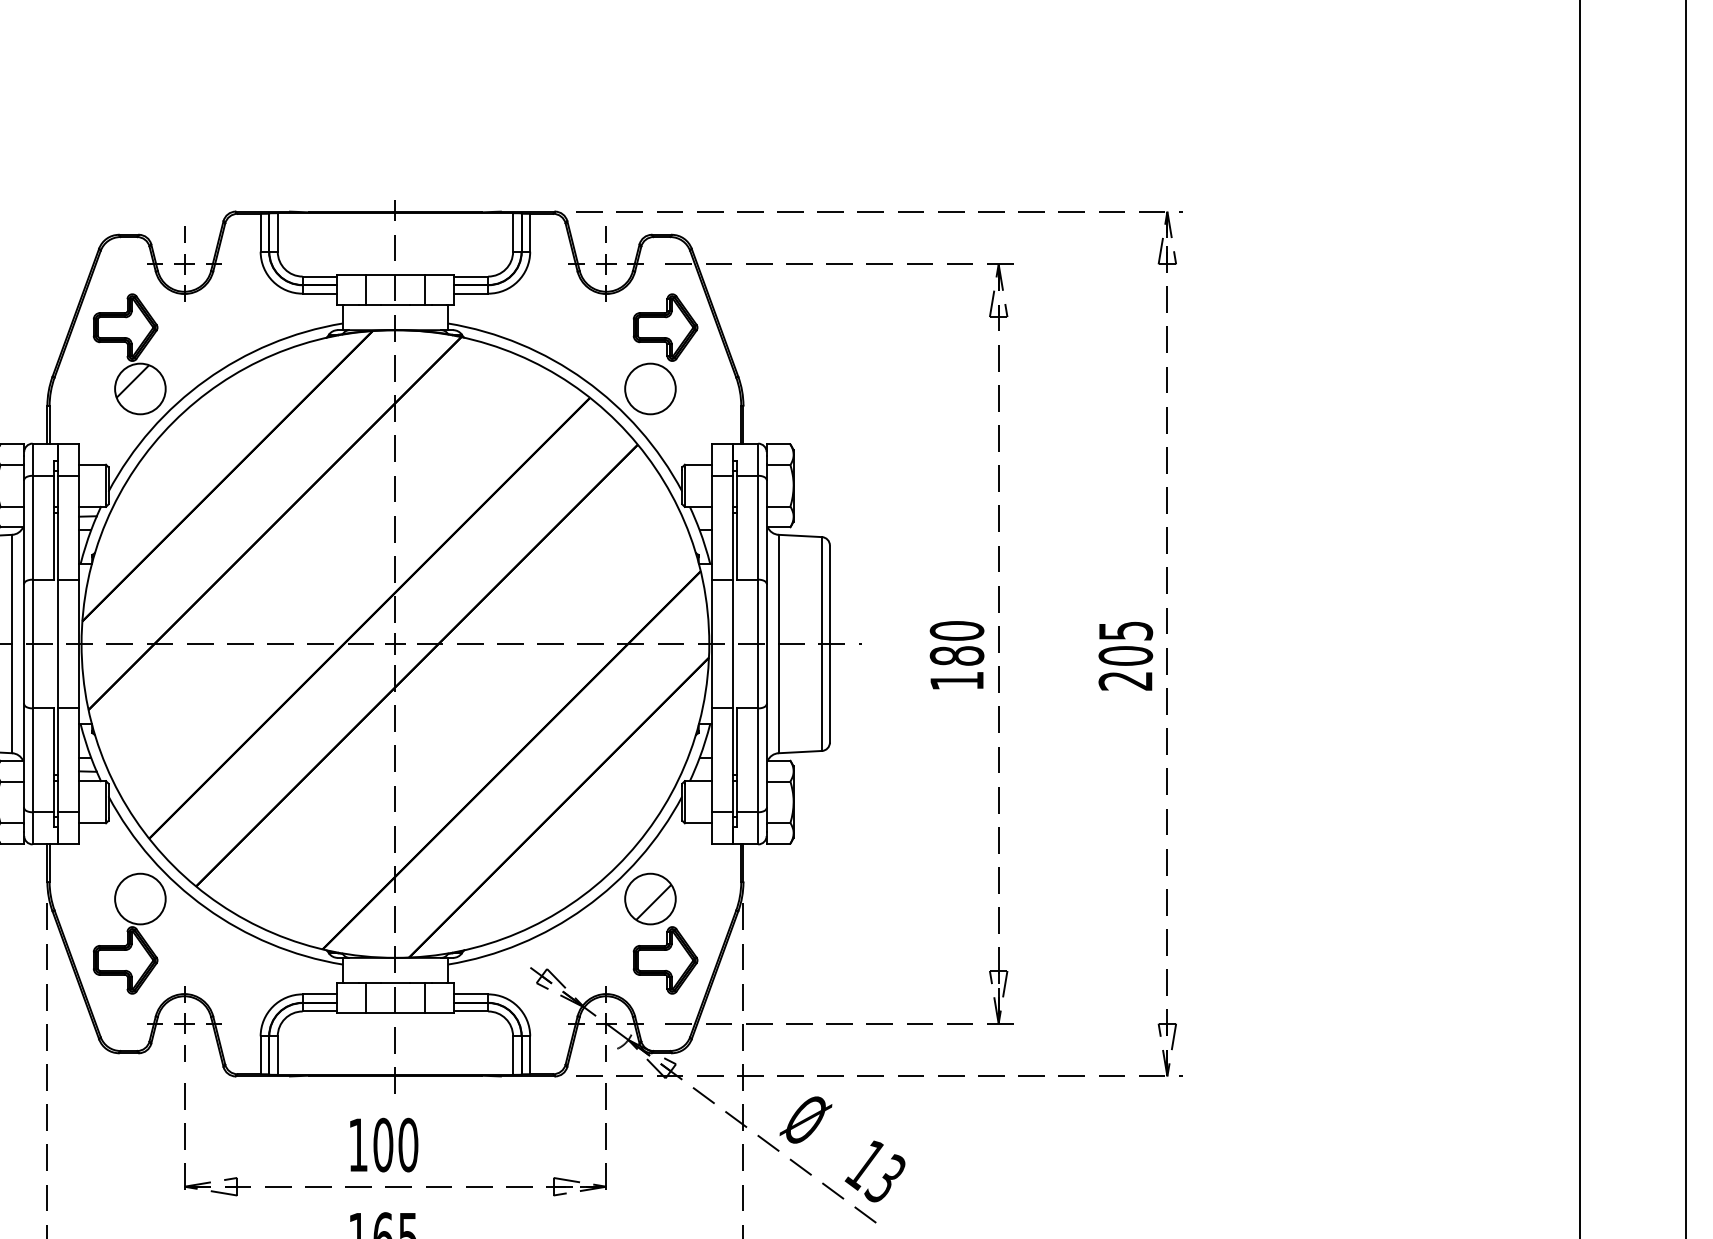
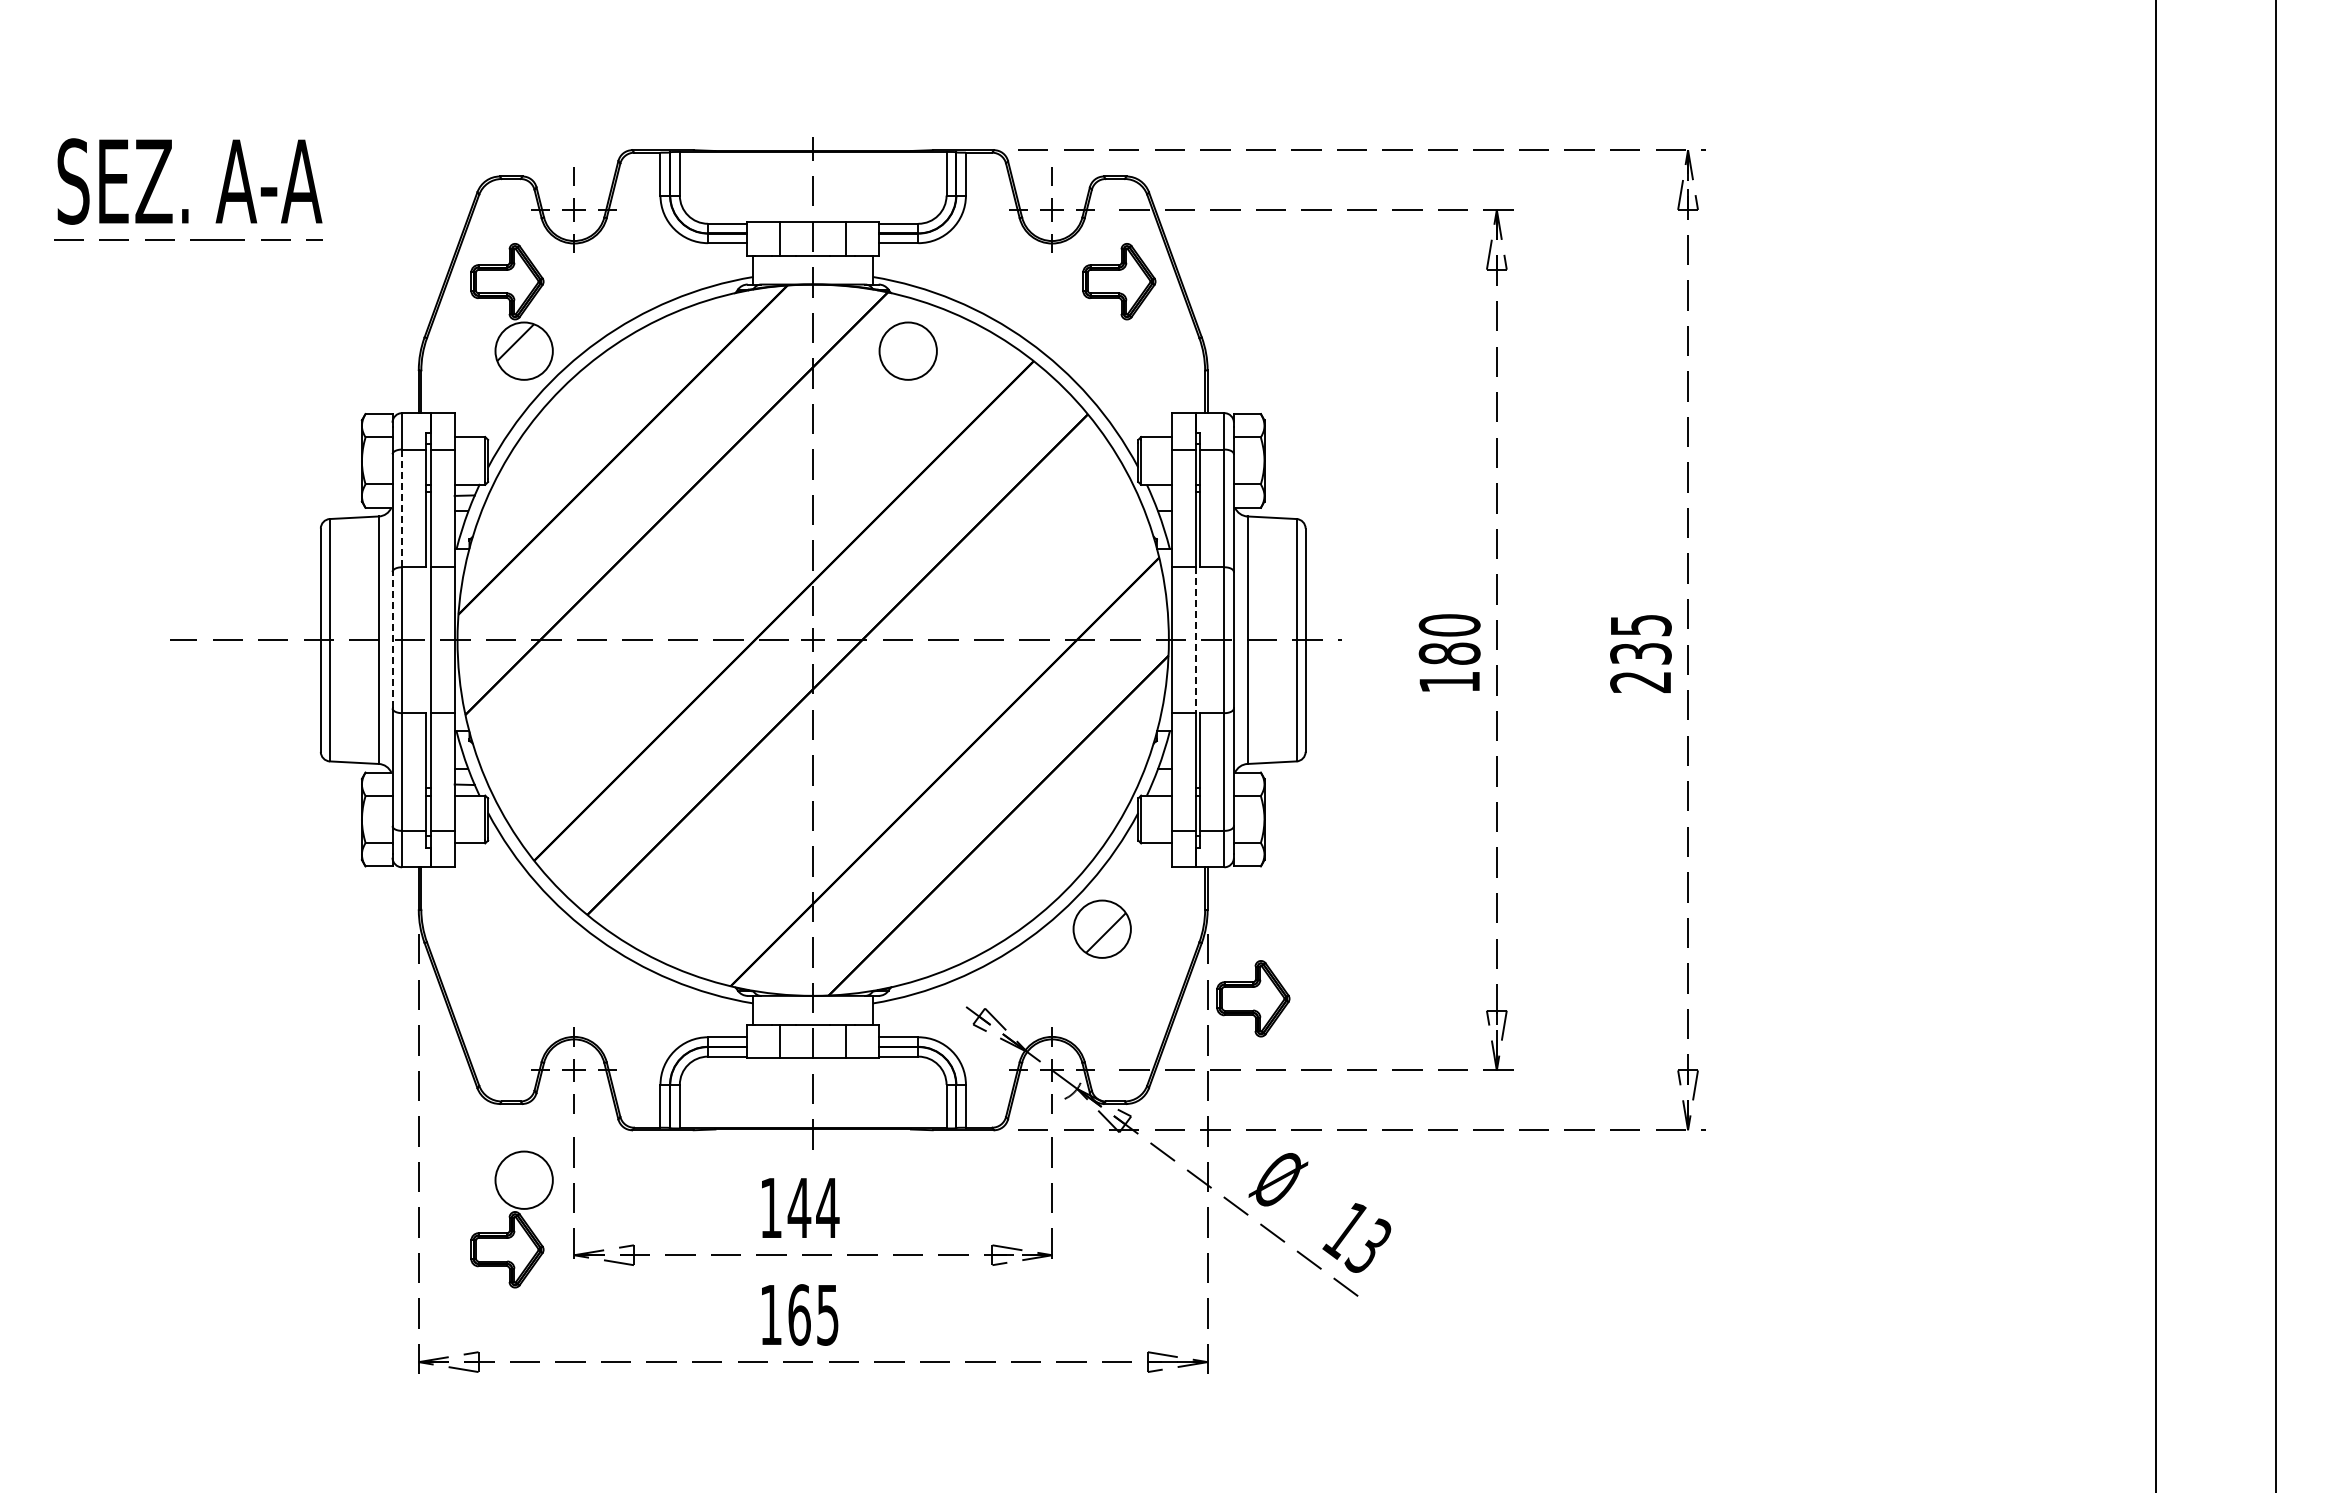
circle: (649, 388) -> (907, 350), moved
line: (33, 527) -> (402, 508), solid -> dashed
line: (24, 643) -> (392, 639), solid -> dashed
line: (732, 644) -> (1195, 640), solid -> dashed
text: (1125, 655) -> (1640, 653), 205 -> 235
part: (129, 933) -> (511, 1219), moved
part: (665, 960) -> (1253, 998), moved
text: (395, 1145) -> (813, 1208), 100 -> 144

